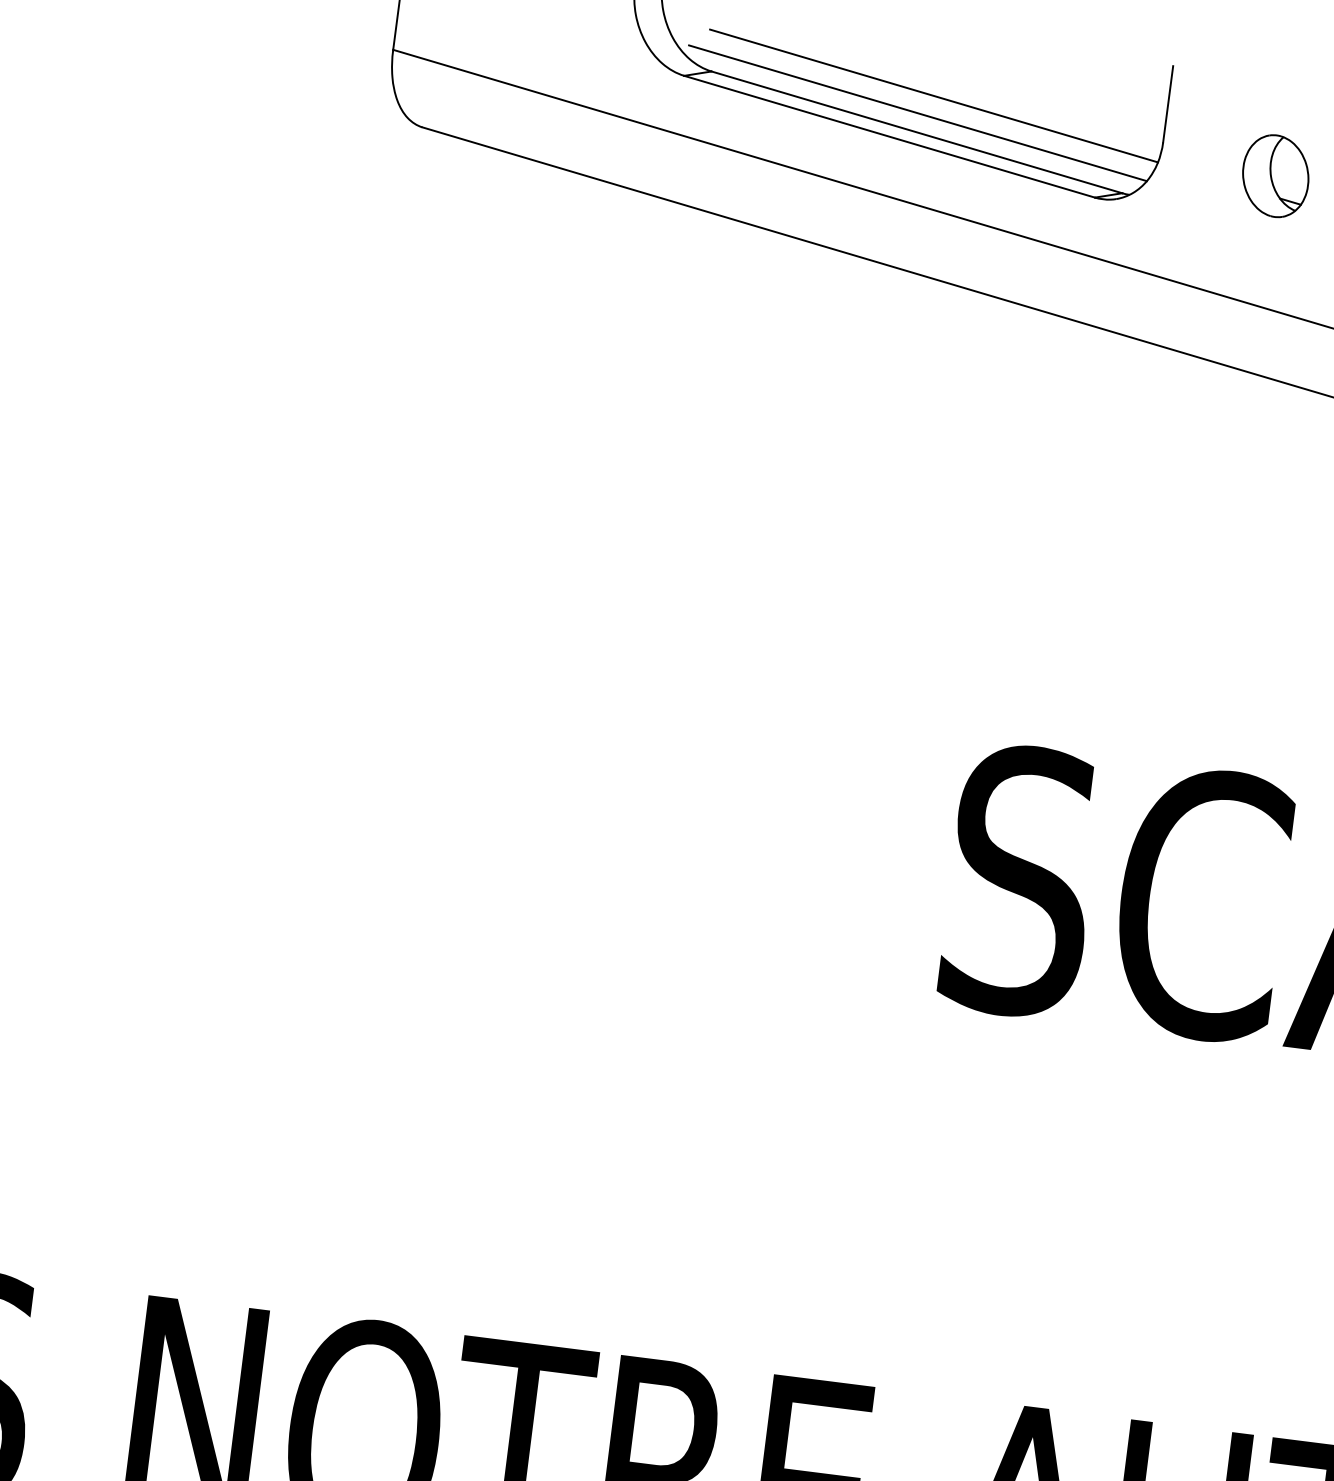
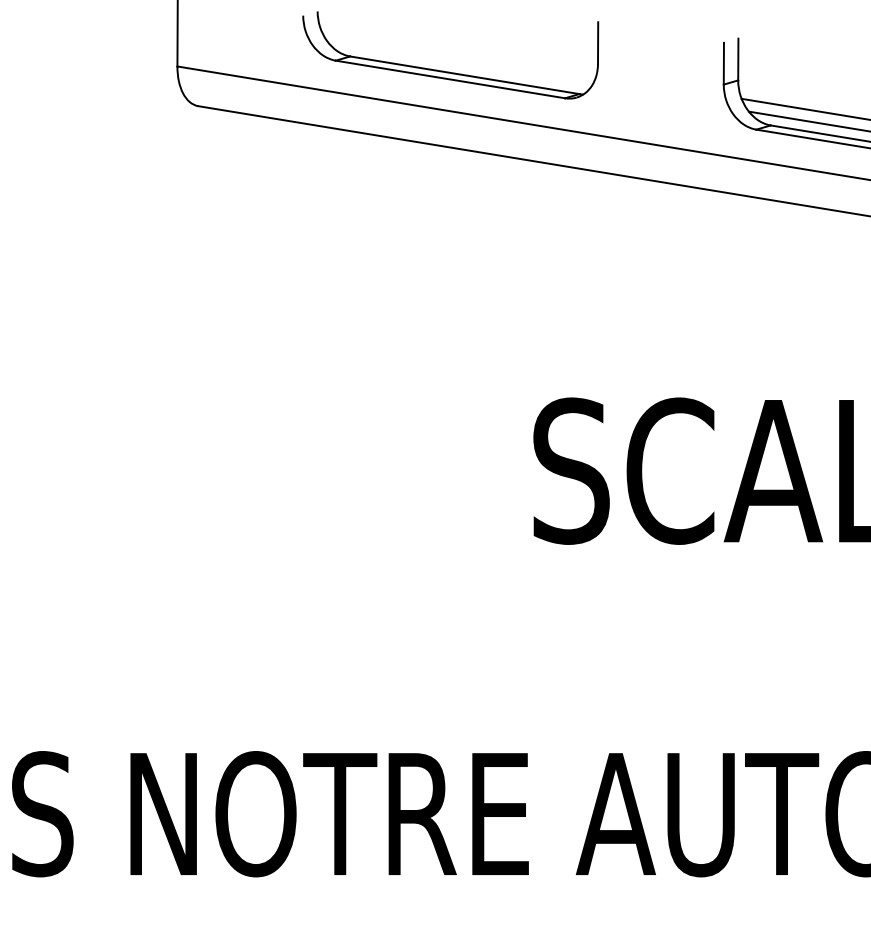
line: (933, 95) -> (471, 54), removed
line: (916, 112) -> (463, 64), removed
part: (1275, 176) -> (660, 74), removed

